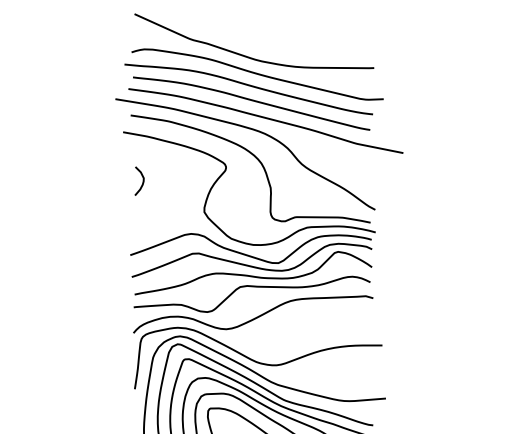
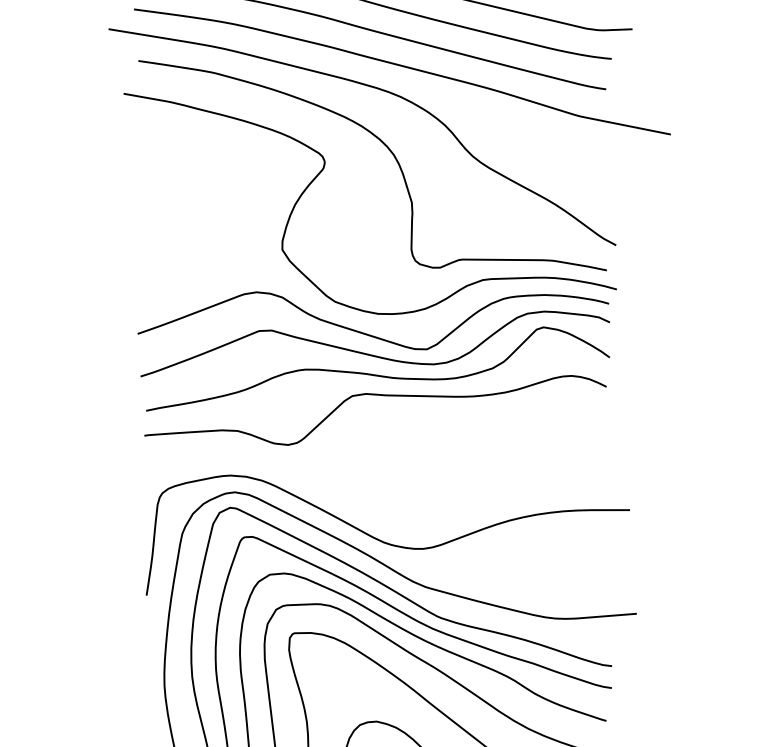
curve: (142, 180) -> (161, 188), removed
curve: (254, 317) -> (380, 455), removed

